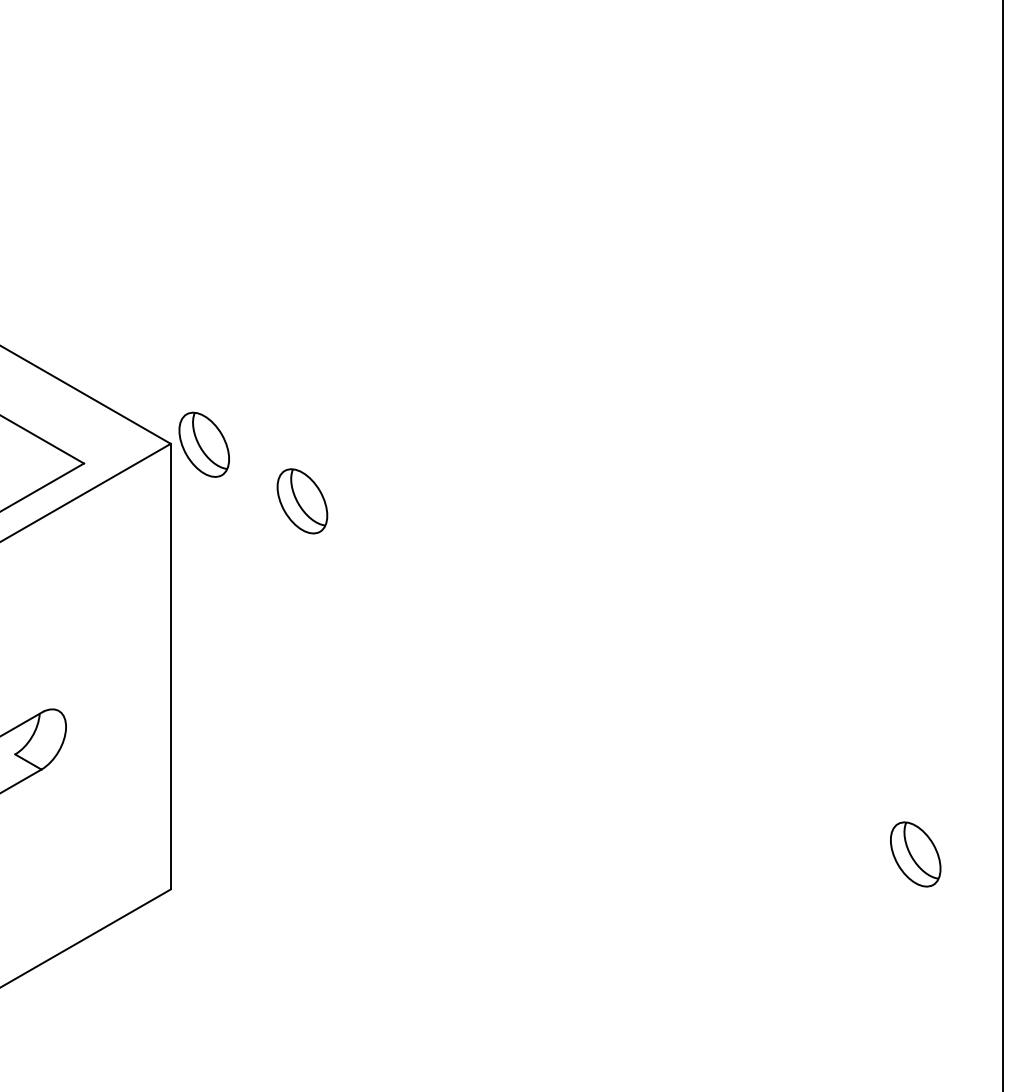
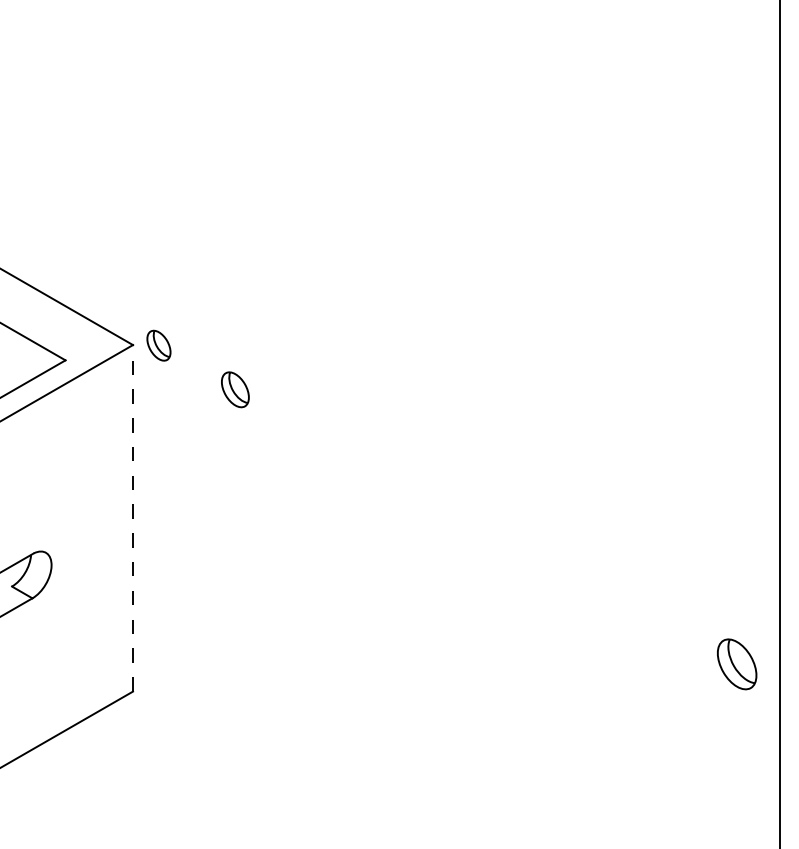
part: (203, 444) -> (158, 345), size x0.6
part: (302, 501) -> (235, 389), size x0.7
line: (170, 666) -> (132, 518), solid -> dashed
part: (915, 854) -> (736, 664), moved

